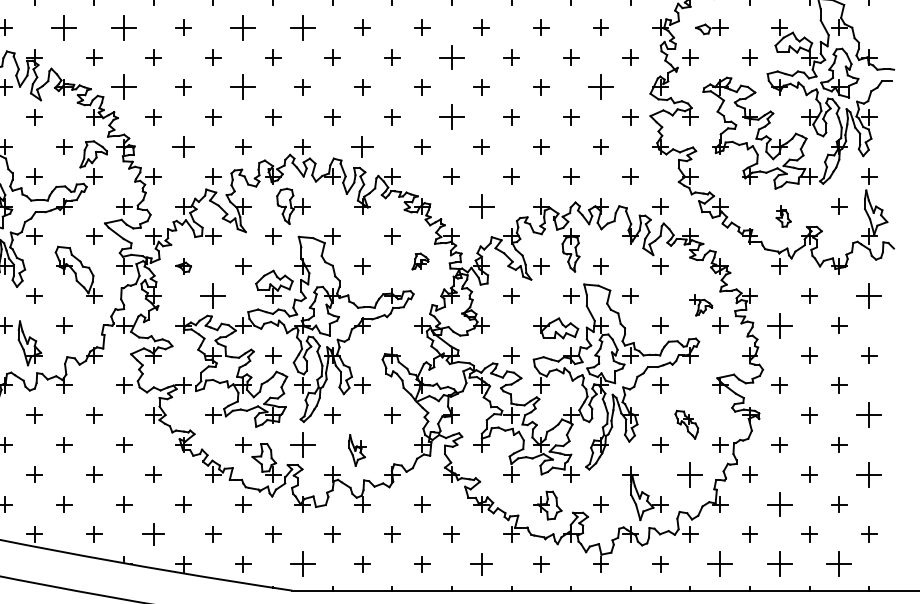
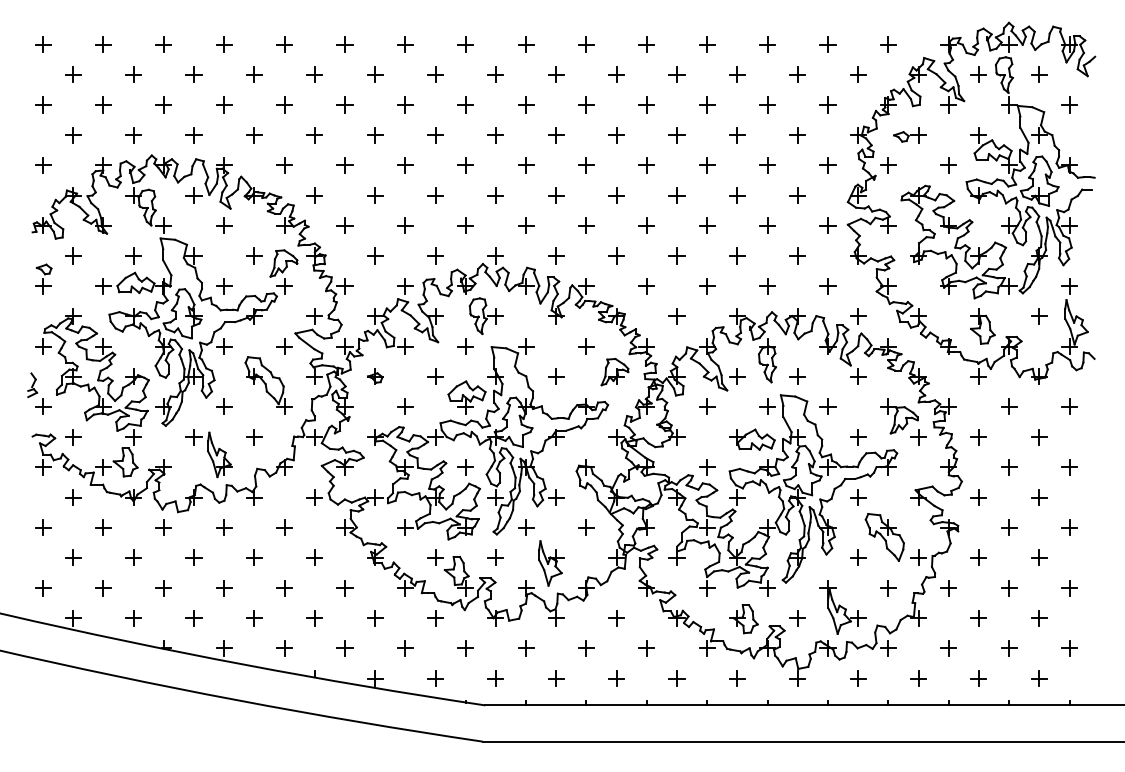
part: (64, 28) -> (254, 135), size x0.62
part: (123, 28) -> (314, 135), size x0.62
part: (243, 28) -> (435, 135), size x0.62
part: (302, 28) -> (495, 135), size x0.62
part: (451, 57) -> (646, 165), size x0.62
part: (123, 87) -> (314, 195), size x0.62
part: (243, 87) -> (435, 195), size x0.62
part: (600, 87) -> (797, 195), size x0.62
part: (451, 116) -> (646, 225), size x0.62
part: (184, 146) -> (375, 255), size x0.71
part: (362, 146) -> (556, 255), size x0.71
part: (481, 206) -> (676, 316), size x0.62
part: (783, 216) -> (982, 326), size x1.67
part: (420, 261) -> (614, 371), size x1.67
part: (213, 295) -> (405, 406), size x0.62
part: (869, 295) -> (1069, 406), size x0.62
part: (701, 305) -> (899, 416), size x1.67
part: (779, 326) -> (978, 437), size x0.62
part: (869, 415) -> (1069, 527), size x0.62
part: (686, 424) -> (884, 537), size x1.67
part: (302, 444) -> (495, 557), size x0.62
part: (357, 450) -> (551, 563), size x1.43
part: (690, 475) -> (888, 588), size x0.62
part: (869, 475) -> (1069, 588), size x0.62
part: (779, 504) -> (978, 618), size x0.62
part: (153, 534) -> (344, 648), size x0.71
part: (302, 564) -> (495, 678), size x0.62
part: (481, 564) -> (676, 678), size x0.71
part: (720, 564) -> (918, 678), size x0.62
part: (779, 564) -> (978, 678), size x0.62
part: (839, 564) -> (1039, 678), size x0.62

